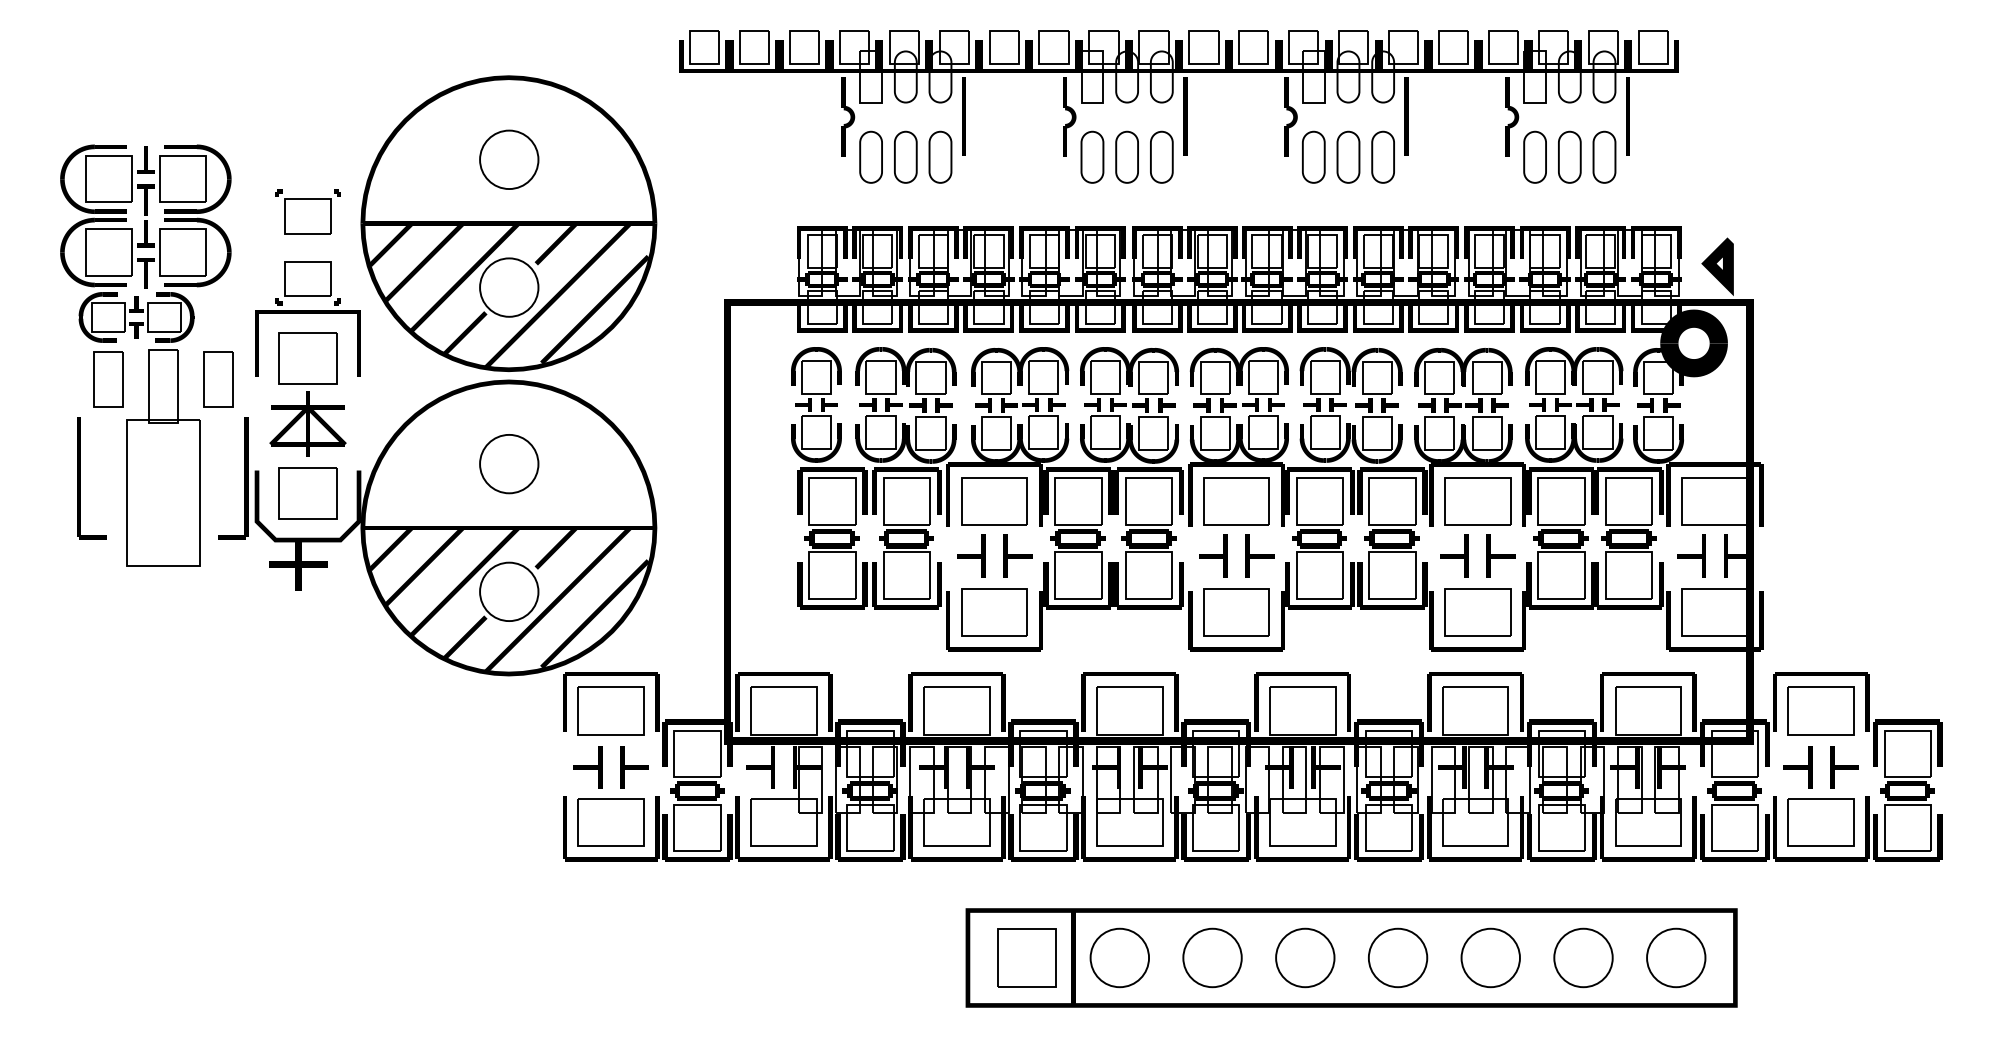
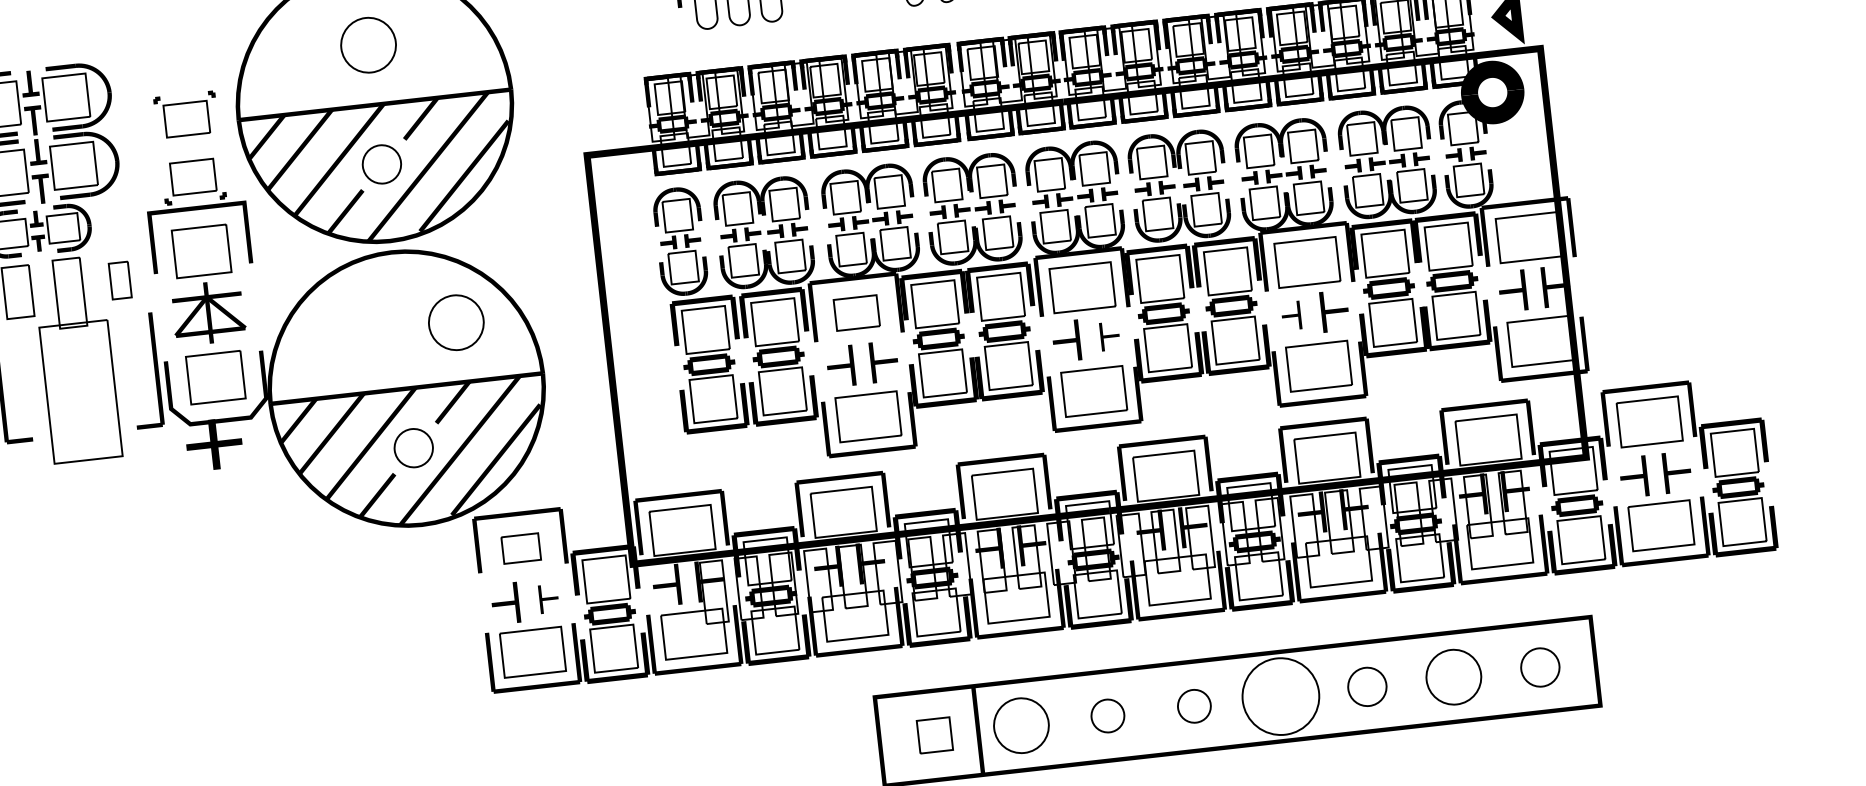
circle: (509, 287) -> (382, 164), size x0.7
part: (218, 379) -> (120, 280), size x0.7
circle: (509, 464) -> (456, 323), moved
part: (994, 501) -> (856, 313), size x0.7
part: (1259, 555) -> (1109, 335), size x0.7
part: (1454, 555) -> (1291, 315), size x0.7
circle: (509, 591) -> (413, 447), size x0.7
part: (610, 710) -> (520, 548), size x0.6
part: (634, 767) -> (548, 598), size x0.7
part: (1026, 957) -> (934, 735), size x0.6
circle: (1212, 957) -> (1107, 715), size x0.6
circle: (1305, 957) -> (1194, 705), size x0.6
circle: (1397, 957) -> (1280, 696), size x1.4
circle: (1490, 957) -> (1367, 686), size x0.7
circle: (1676, 957) -> (1540, 667), size x0.7

